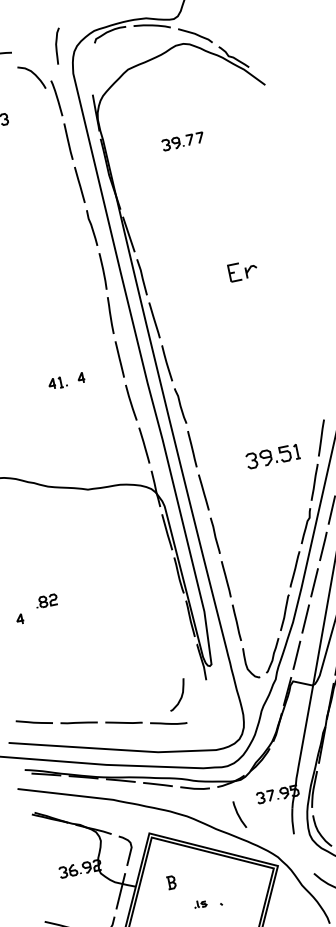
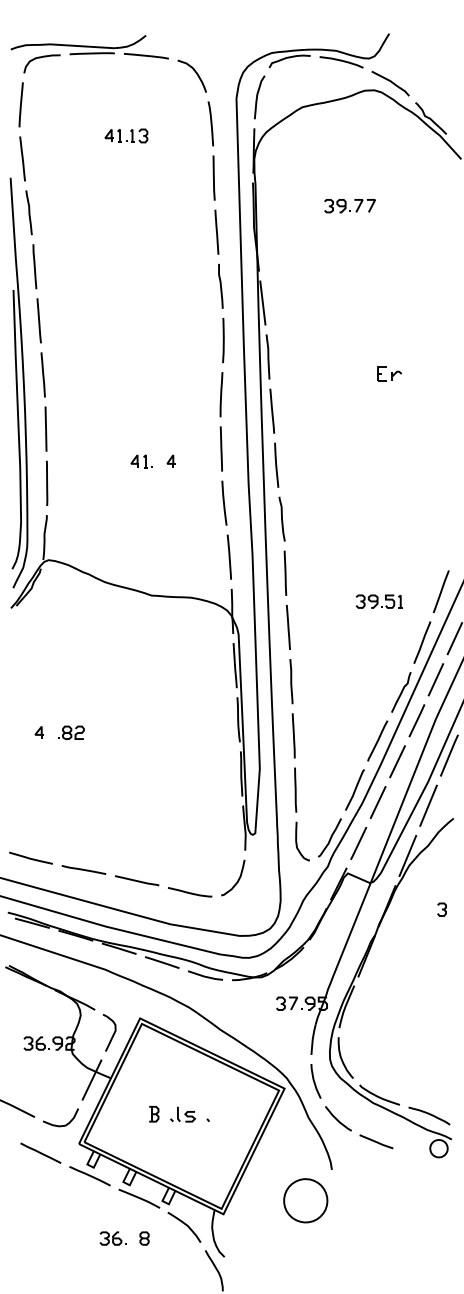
curve: (56, 46) -> (257, 97), moved
curve: (33, 74) -> (195, 73), moved
part: (243, 270) -> (389, 373), size x0.71
part: (272, 456) -> (378, 601), size x0.71
part: (46, 600) -> (71, 732), moved
curve: (181, 696) -> (237, 880), moved
curve: (239, 814) -> (315, 1081), moved
part: (171, 882) -> (154, 1113), moved
part: (200, 903) -> (183, 1114), size x1.67

